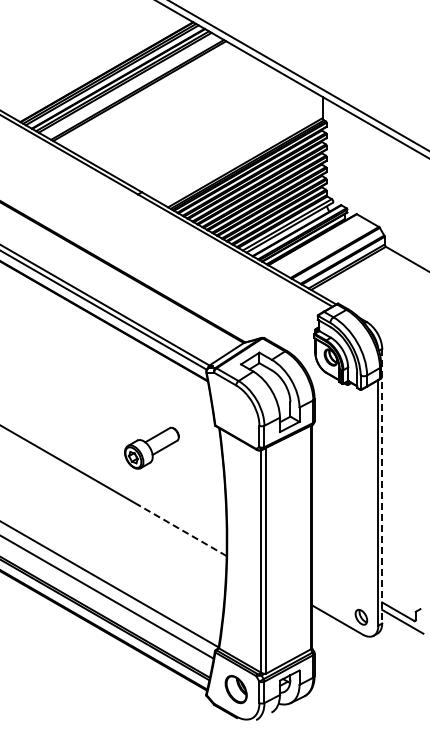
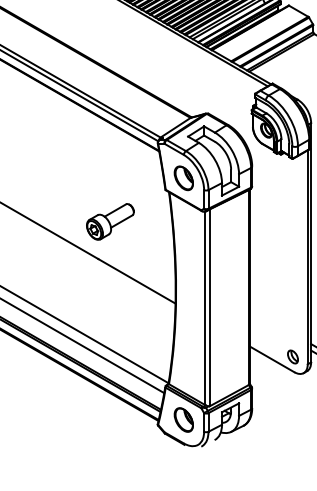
part: (235, 411) -> (183, 177), added
part: (151, 447) -> (110, 221), moved
line: (382, 486) -> (311, 243), dashed -> solid
line: (181, 530) -> (136, 281), dashed -> solid

